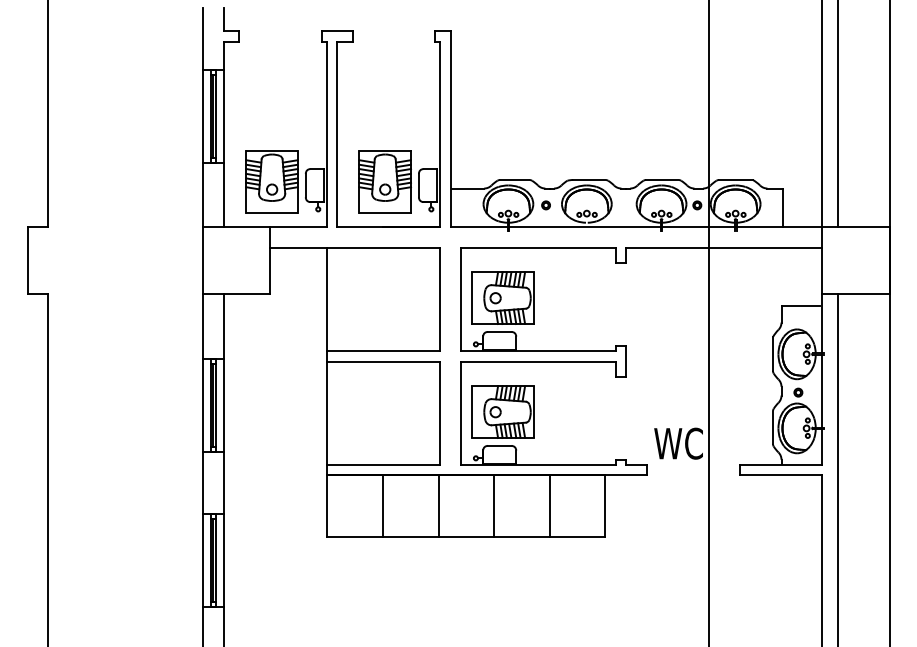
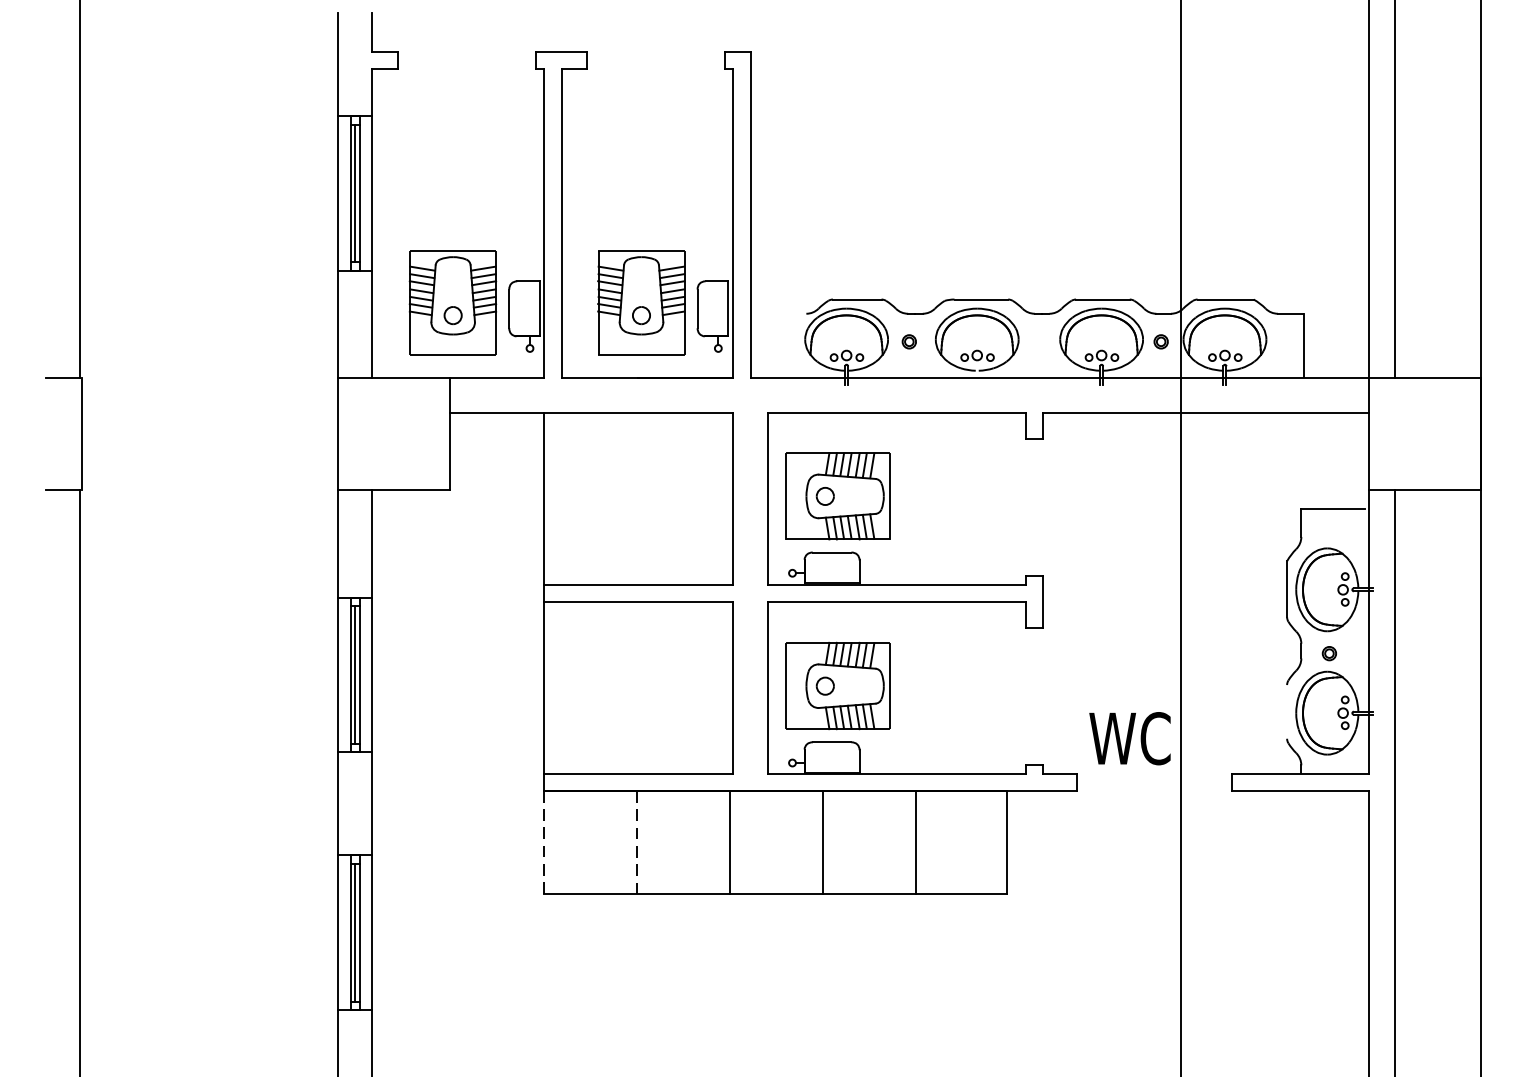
line: (468, 188) -> (780, 313), removed
line: (27, 260) -> (82, 433), moved
line: (772, 427) -> (1286, 711), removed
line: (326, 506) -> (543, 843), solid -> dashed
line: (382, 506) -> (636, 843), solid -> dashed

